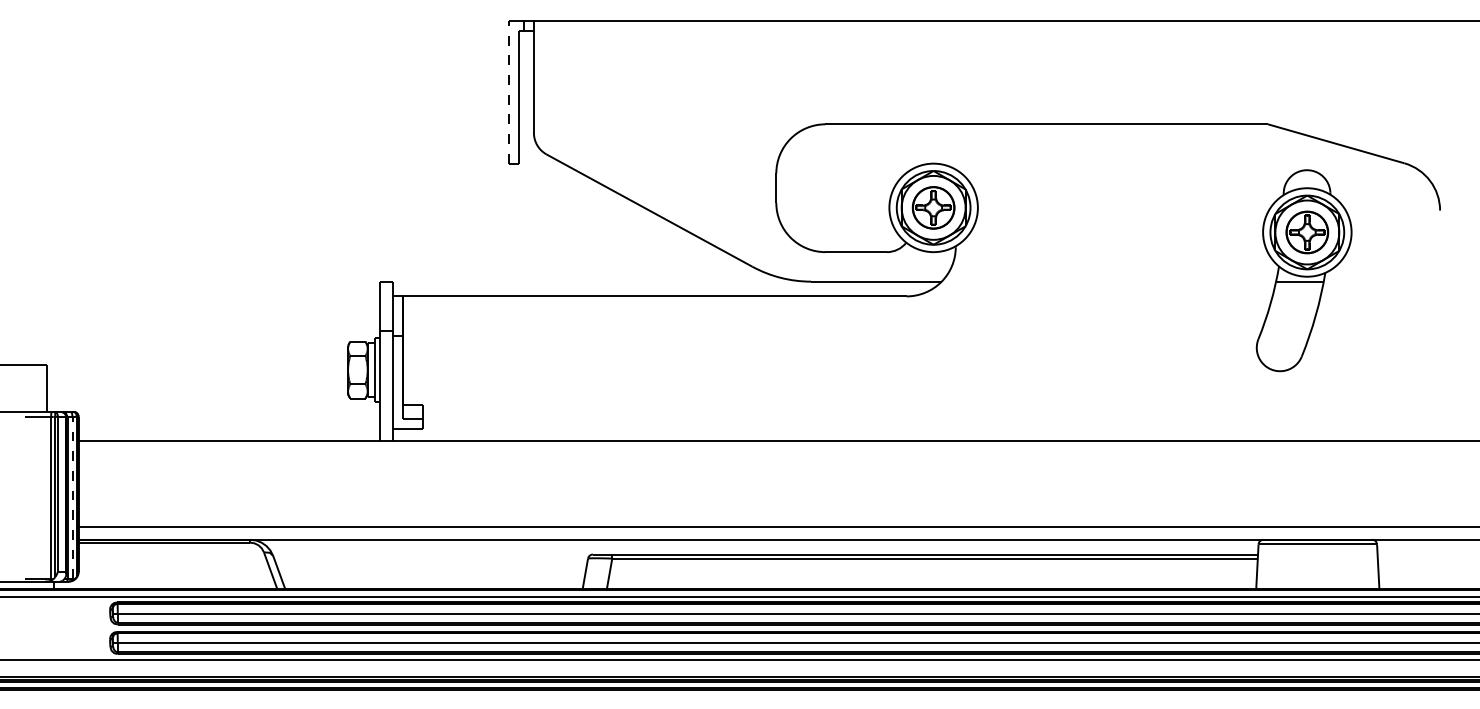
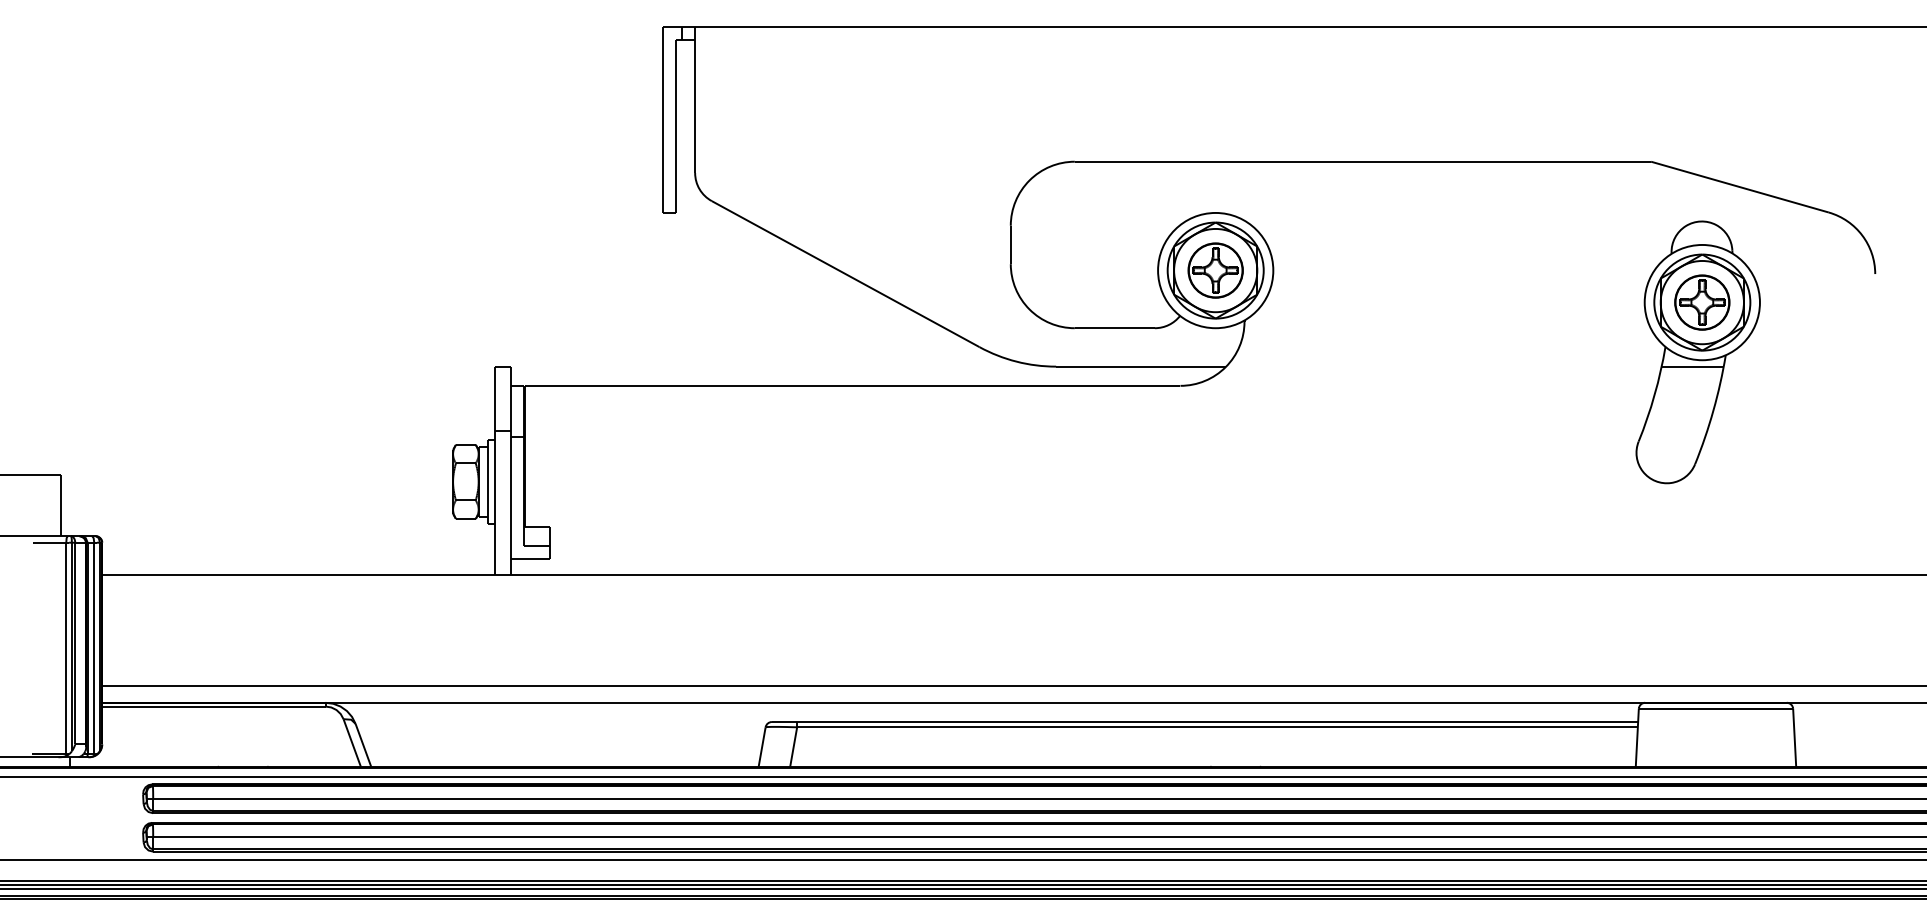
line: (509, 91) -> (663, 118), dashed -> solid
line: (72, 497) -> (94, 647), dashed -> solid

